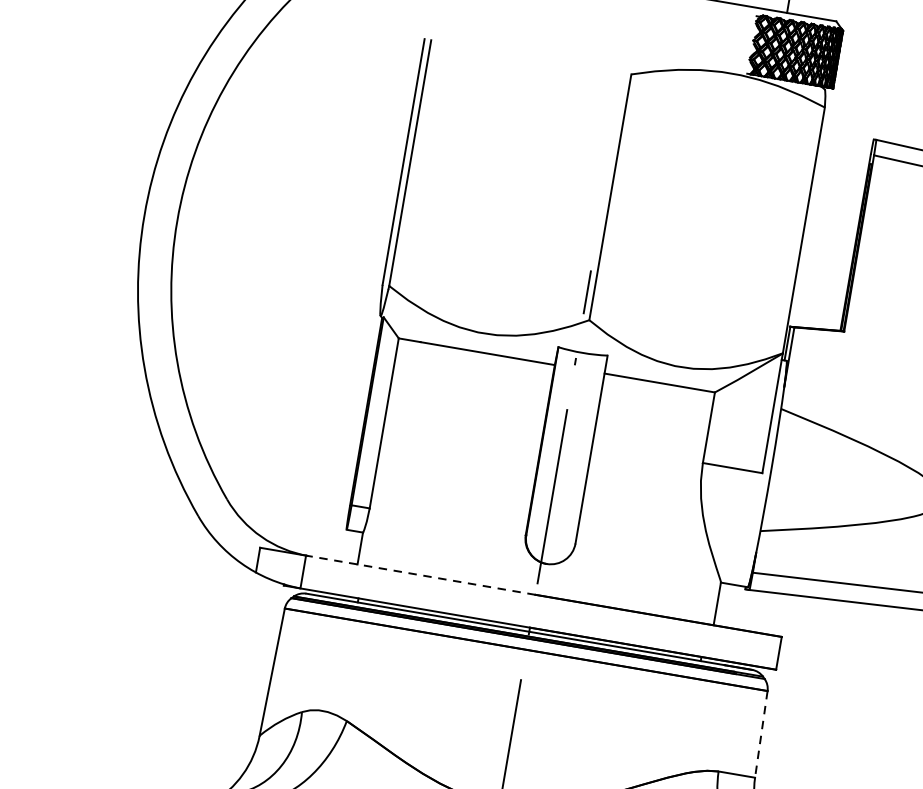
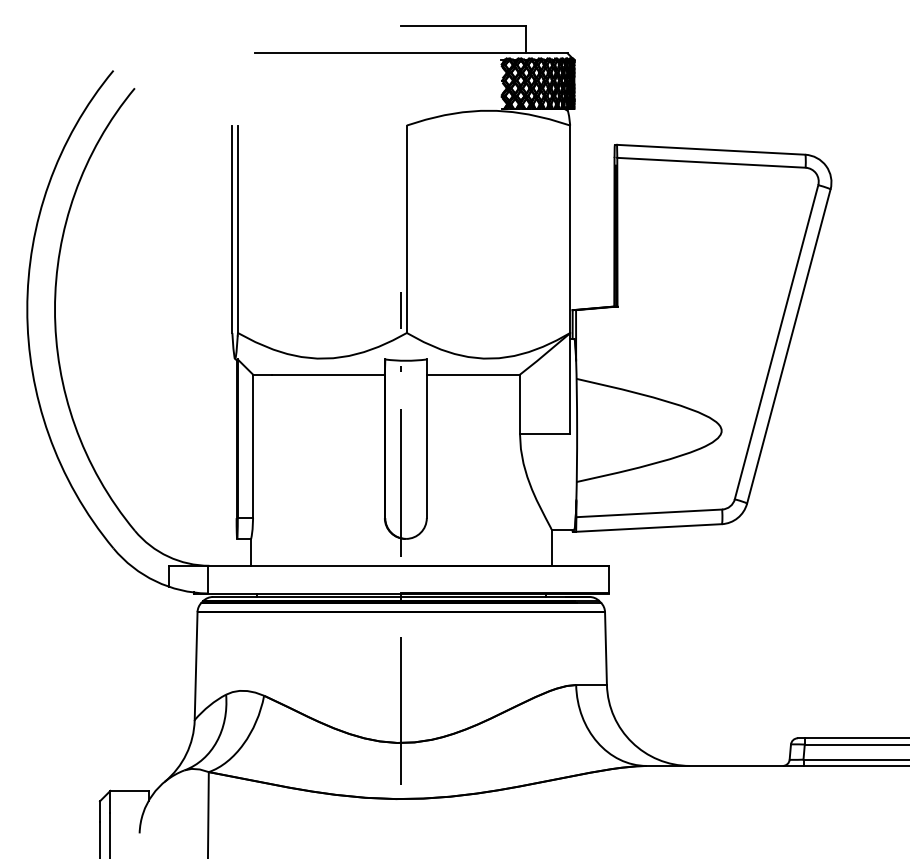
line: (421, 574) -> (304, 565), dashed -> solid
line: (761, 735) -> (606, 649), dashed -> solid

